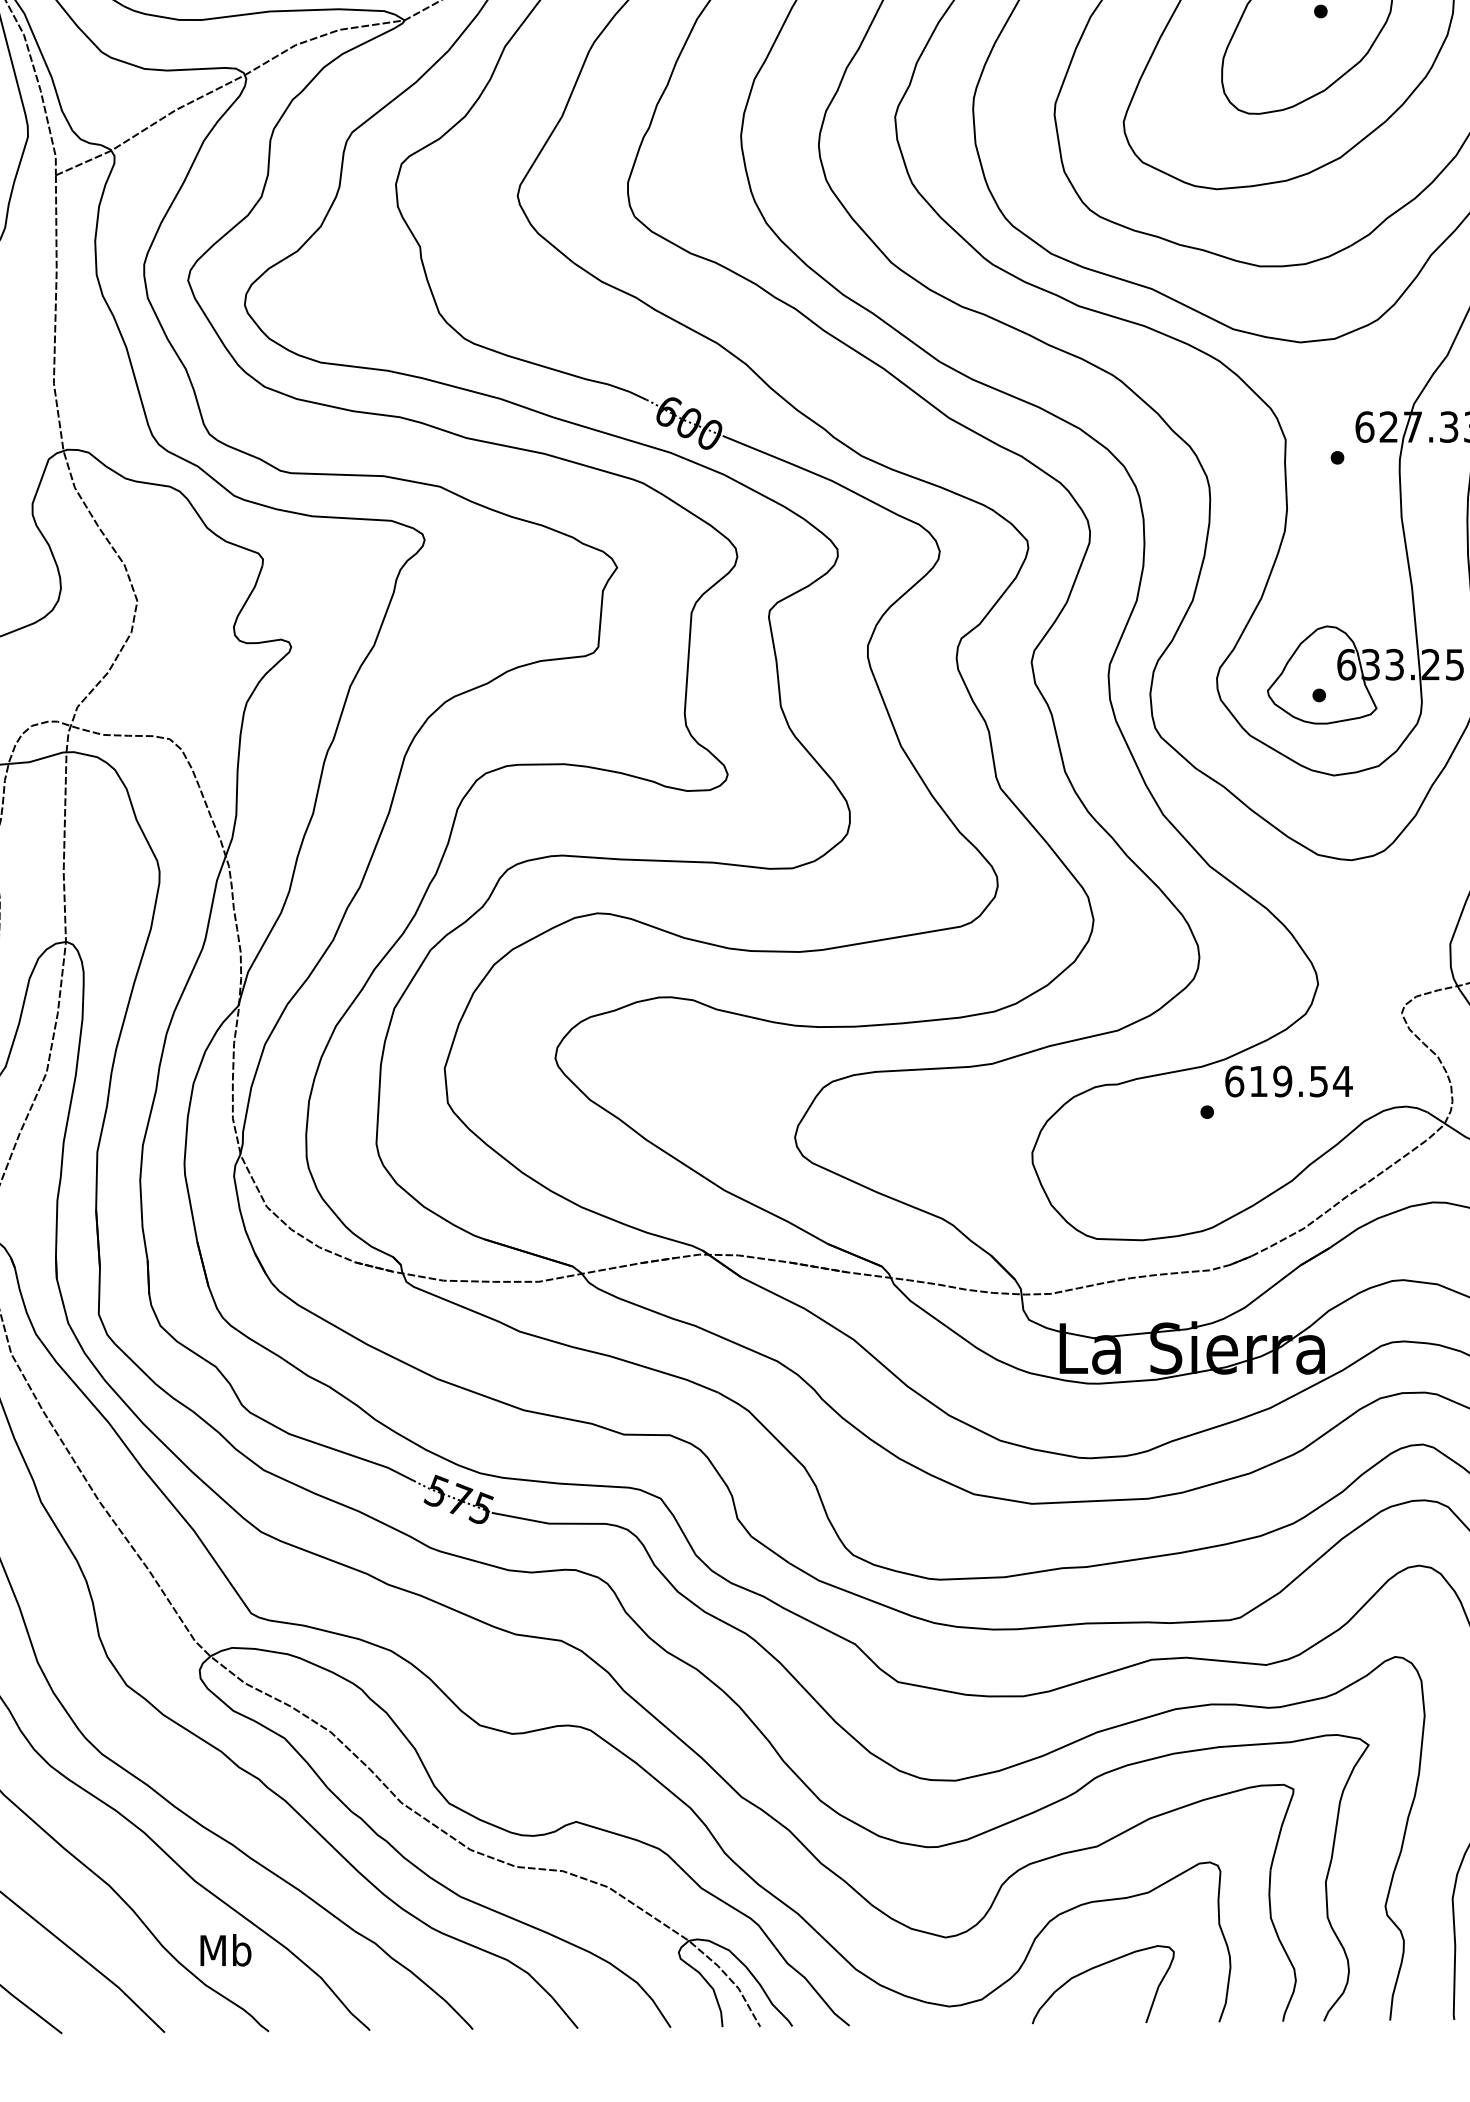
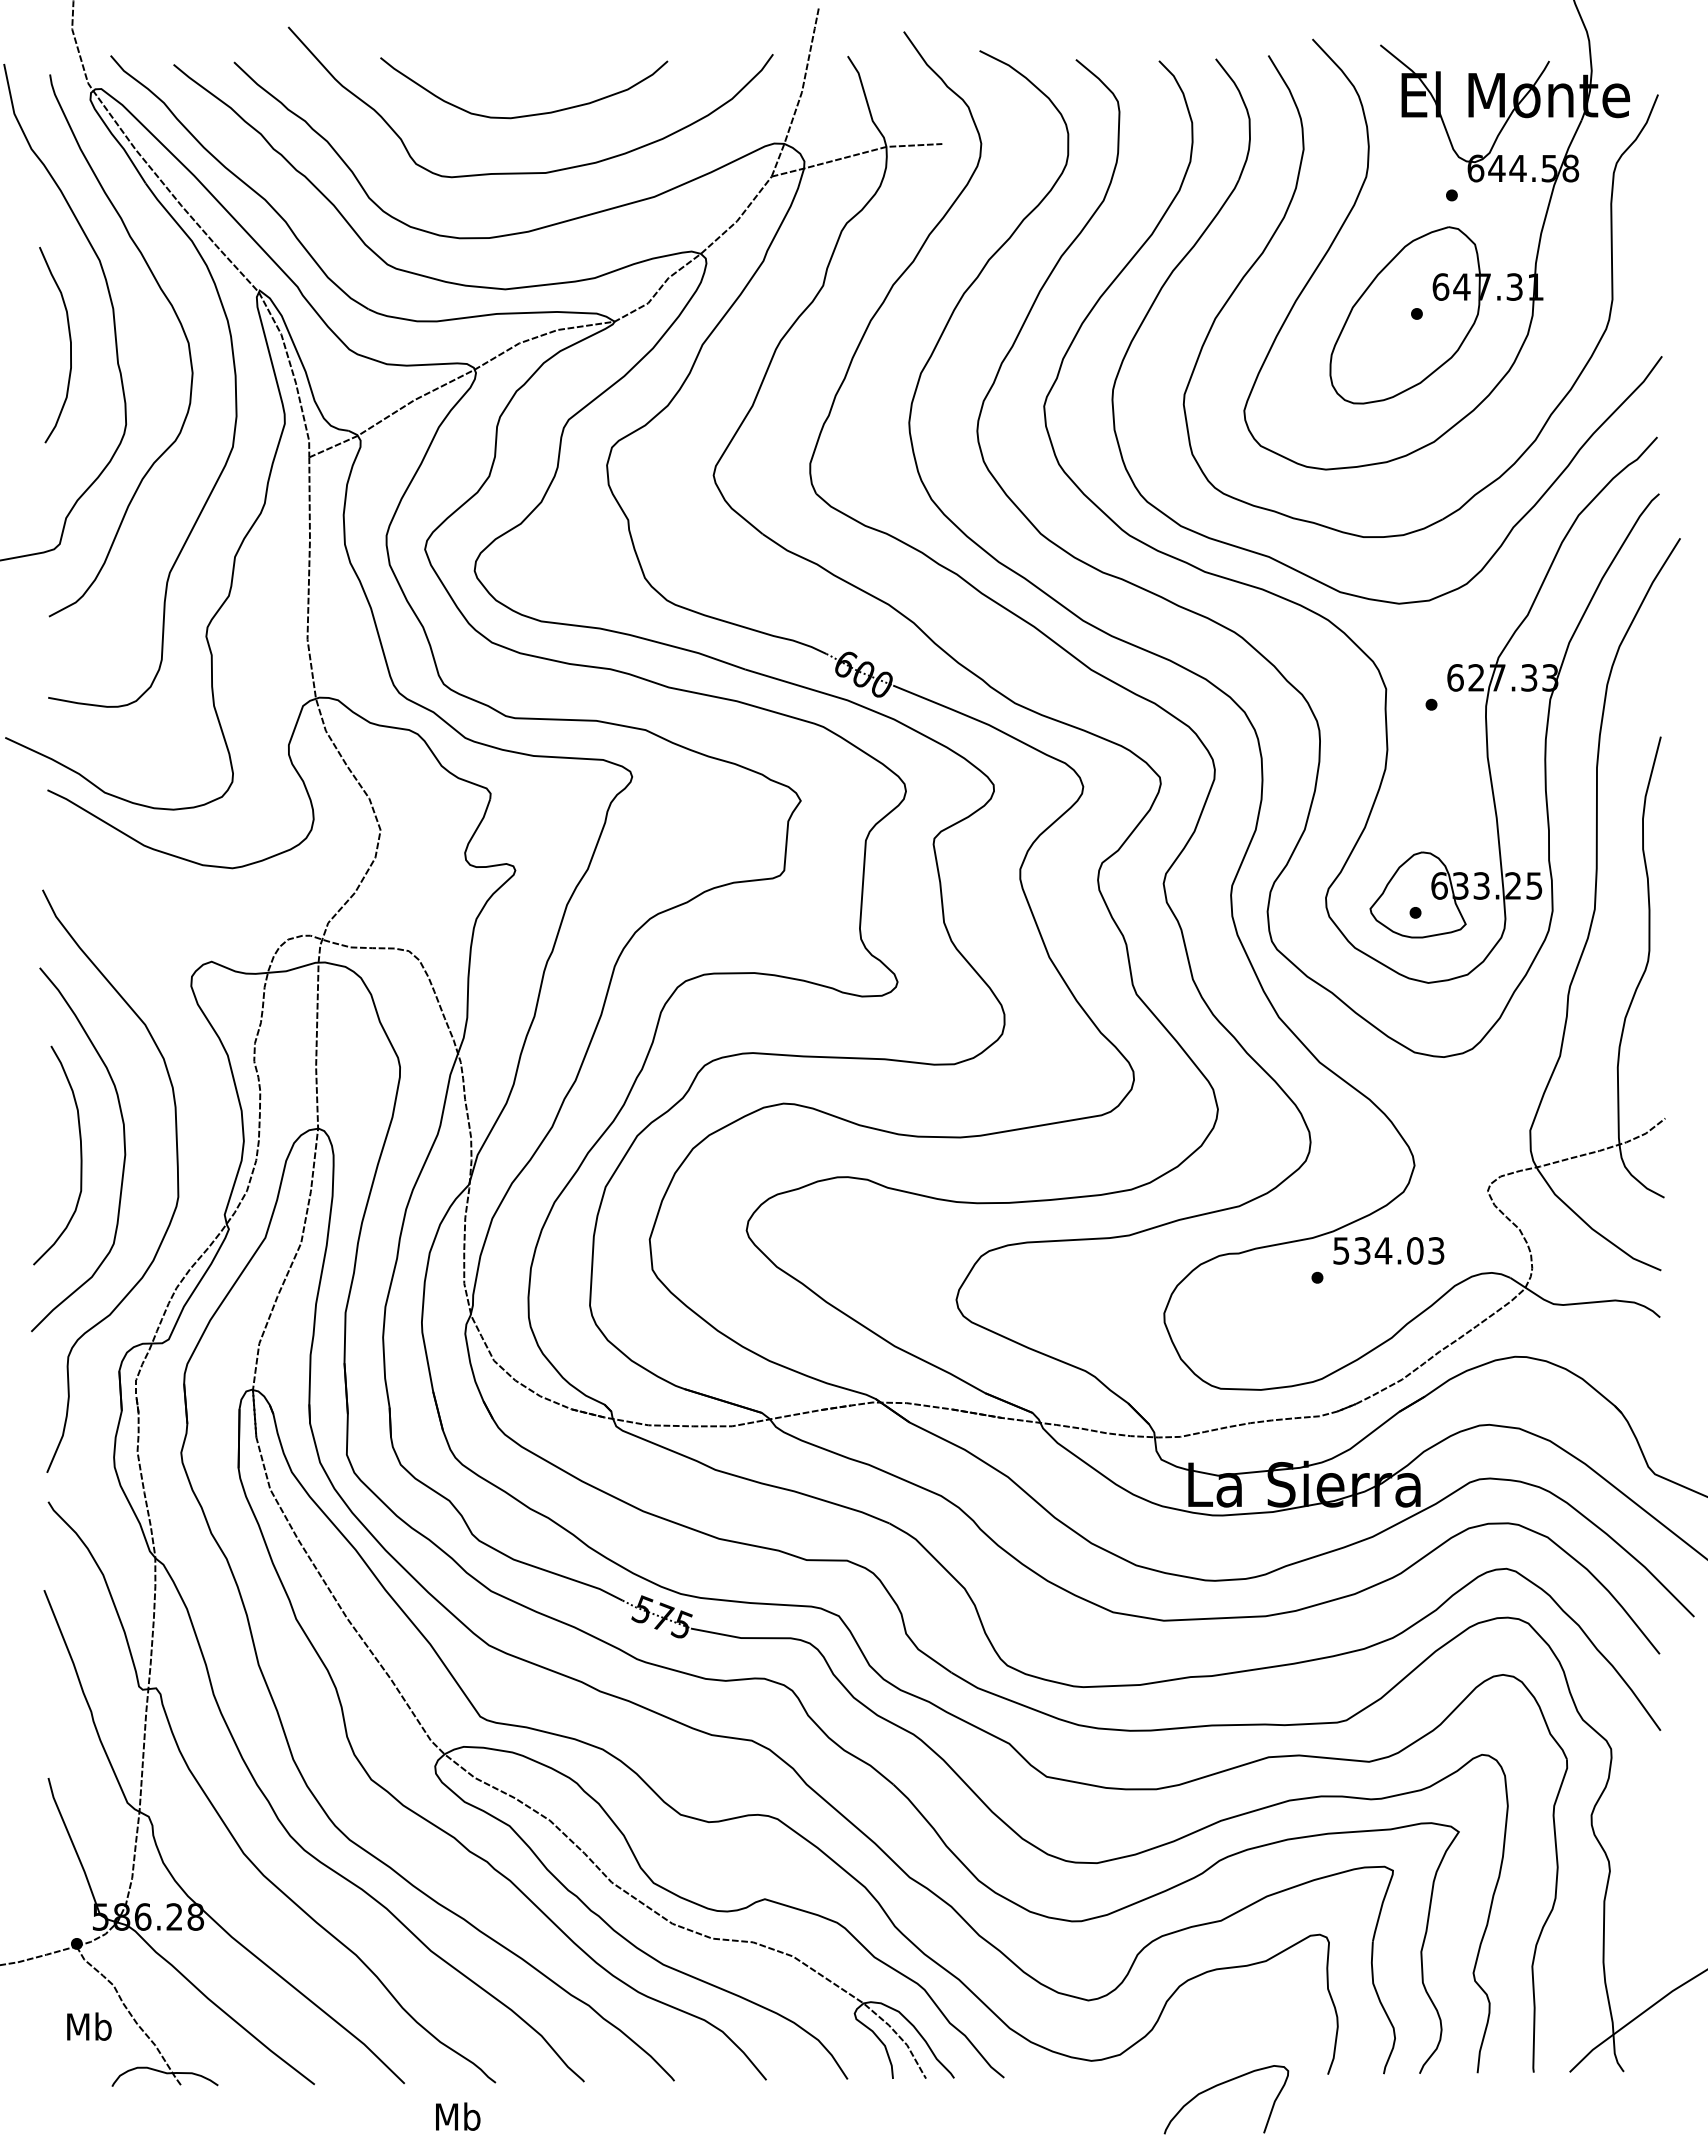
text: (1289, 1081) -> (1389, 1250), 619.54 -> 534.03
text: (226, 1950) -> (458, 2116), moved
curve: (1098, 1967) -> (1222, 2084), moved

